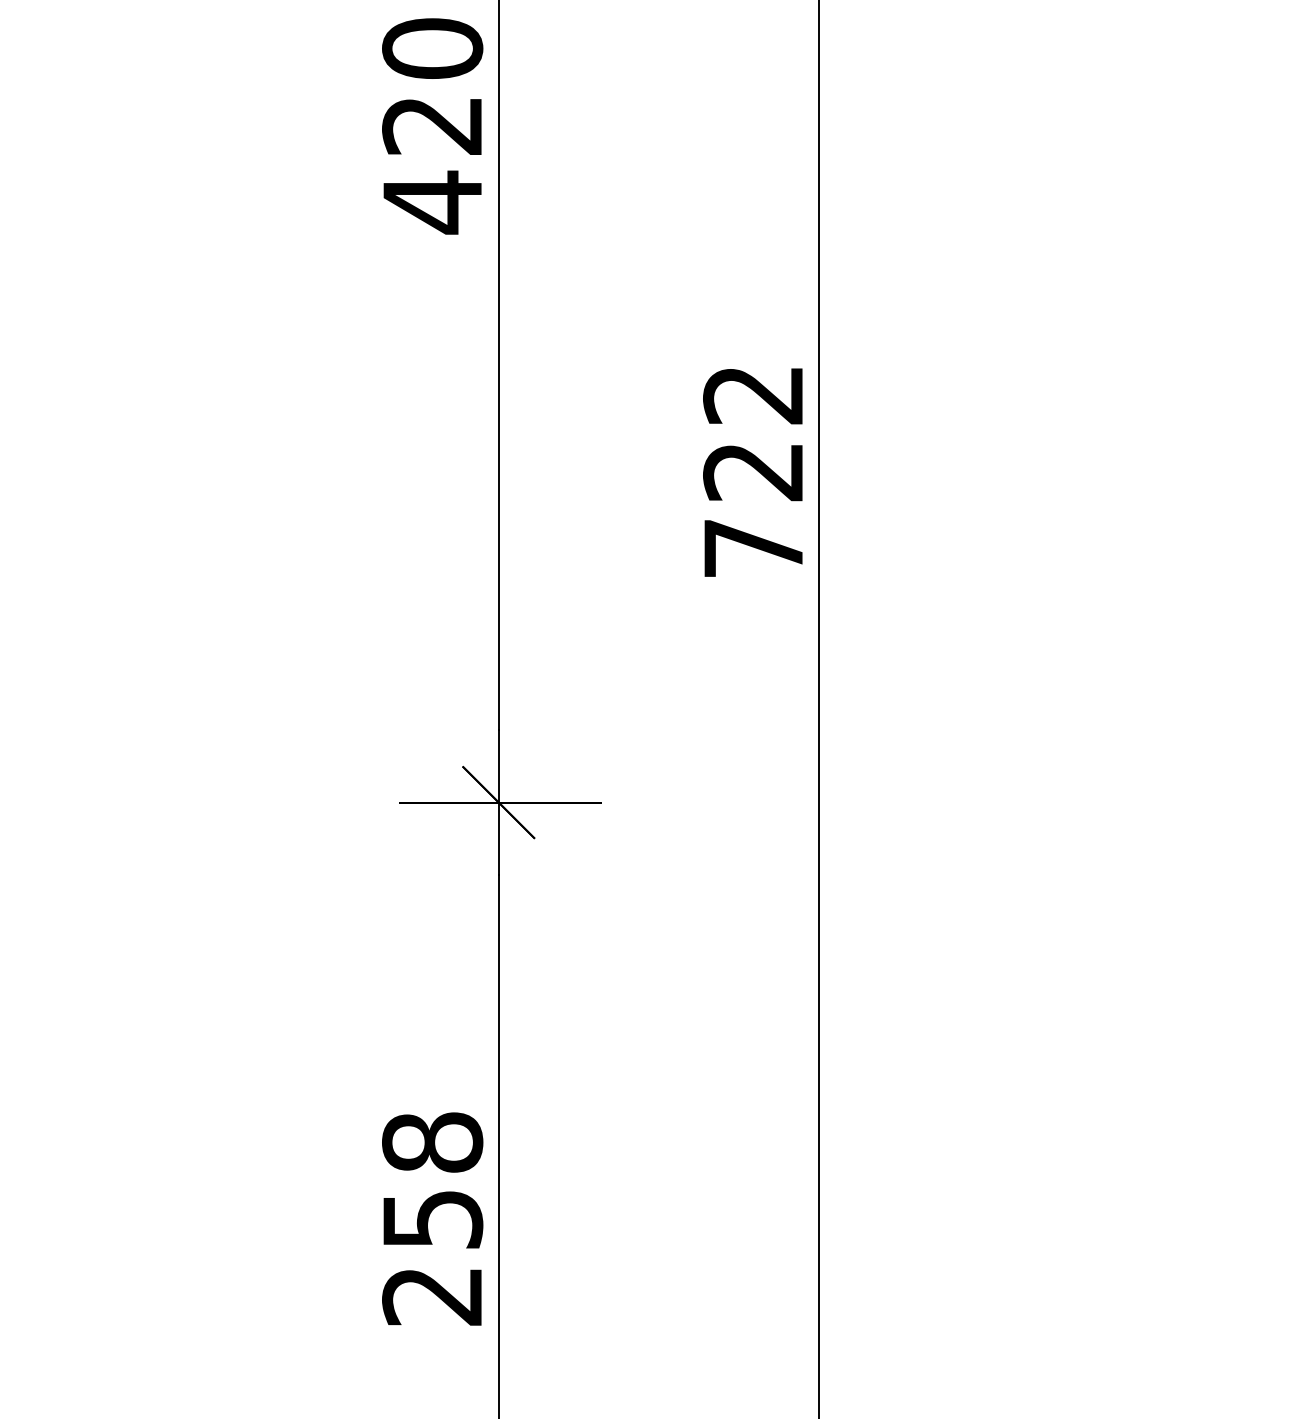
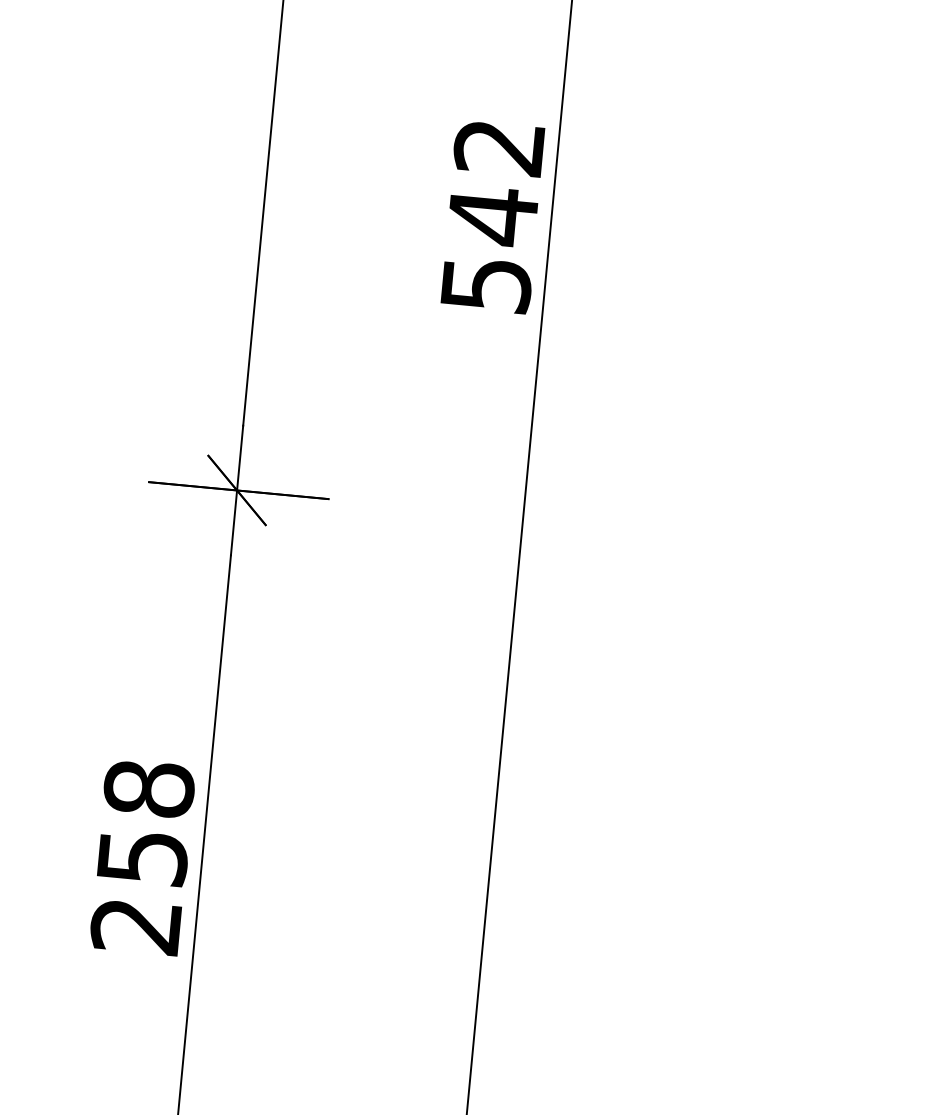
text: (753, 508) -> (489, 249), 722 -> 542

